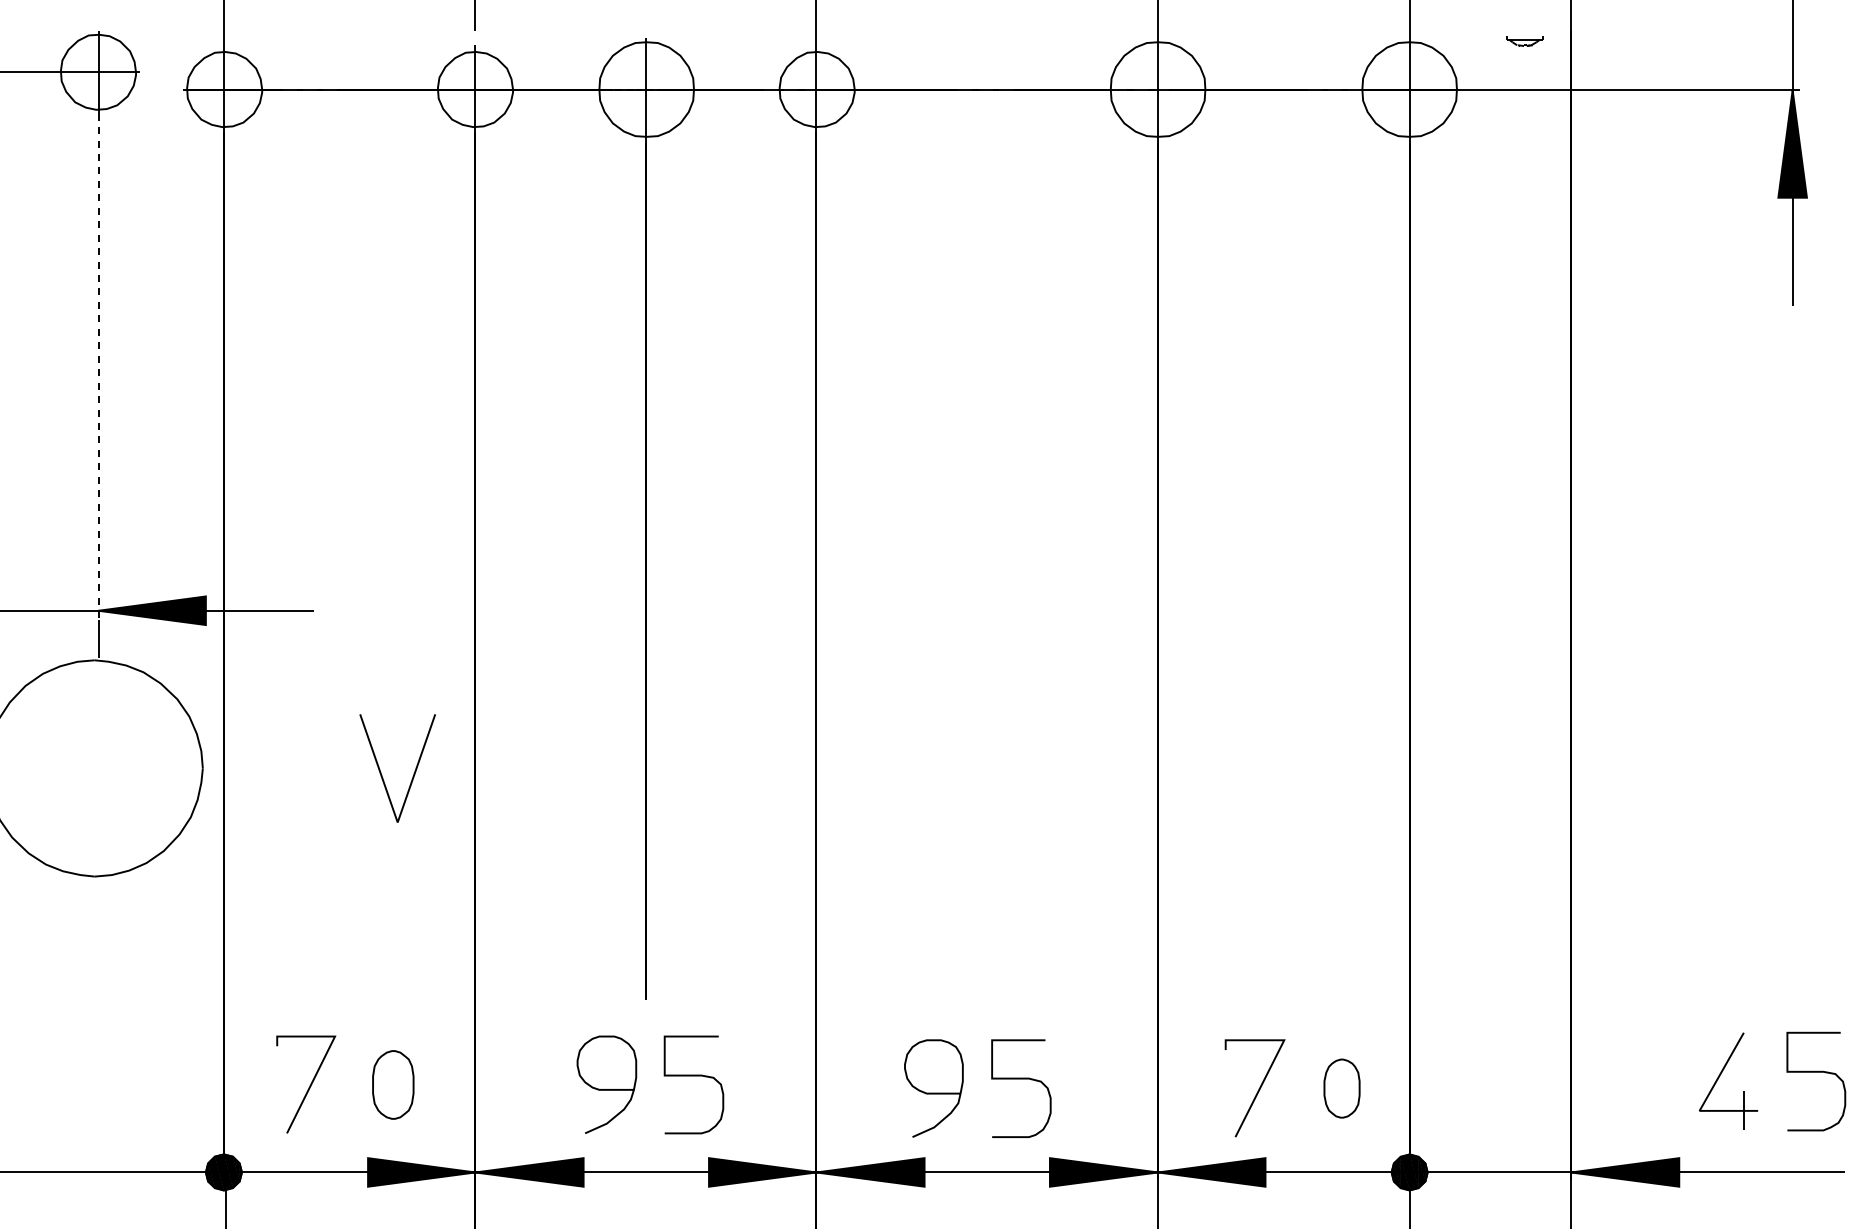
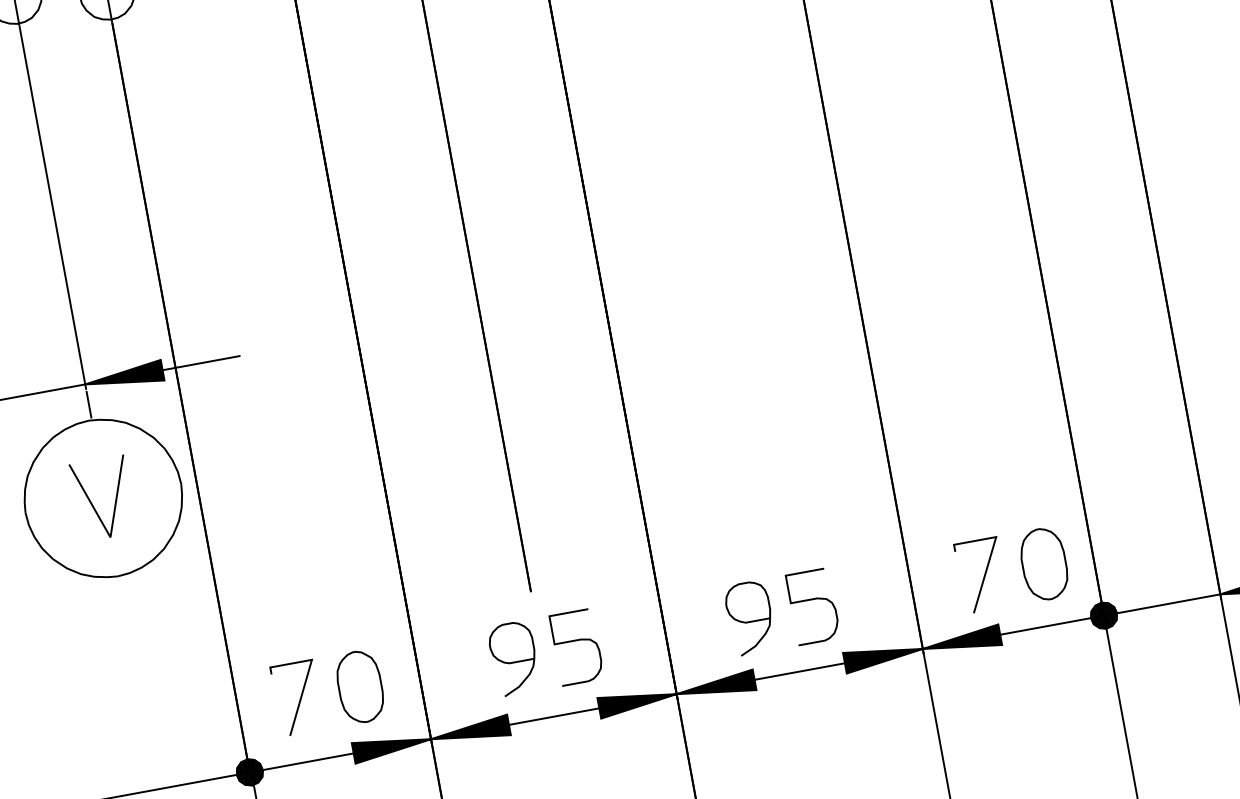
line: (98, 365) -> (52, 207), dashed -> solid
line: (381, 772) -> (92, 503), moved
part: (393, 1084) -> (360, 686), size x1.43
part: (1341, 1088) -> (1043, 564), size x1.67

